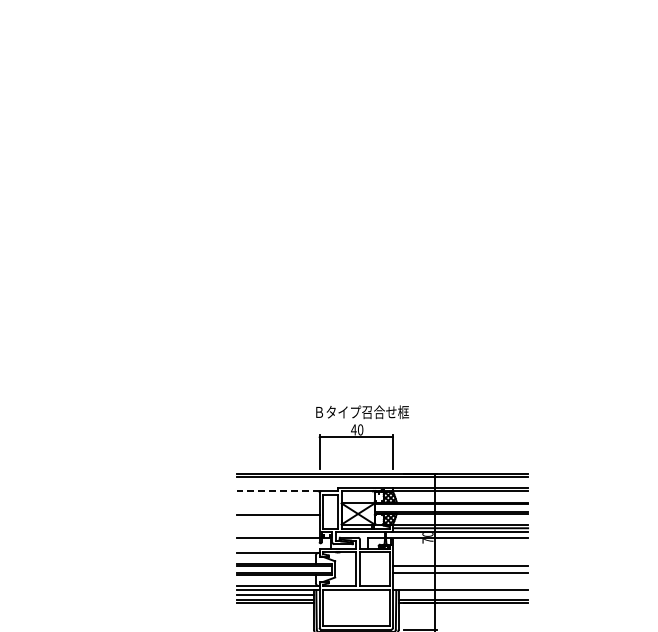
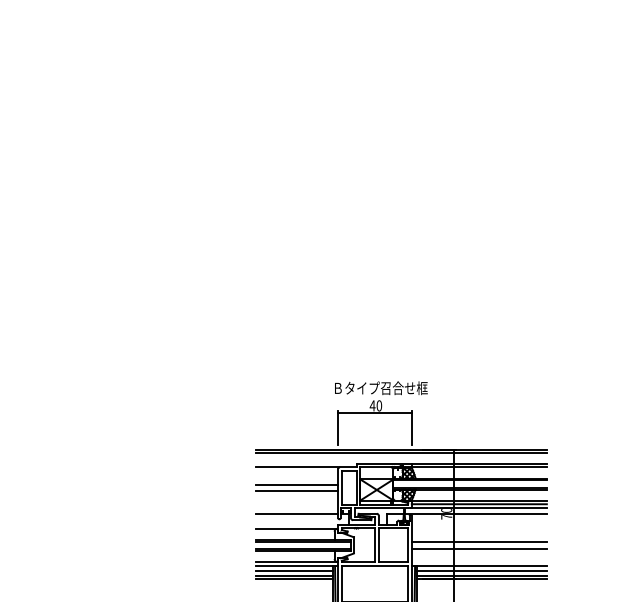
line: (277, 491) -> (296, 467), dashed -> solid
line: (277, 508) -> (296, 484), added
line: (463, 595) -> (482, 571), added

